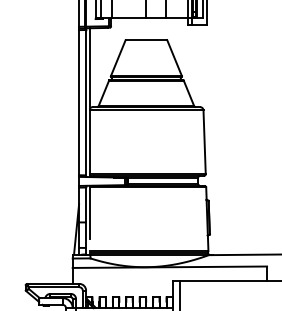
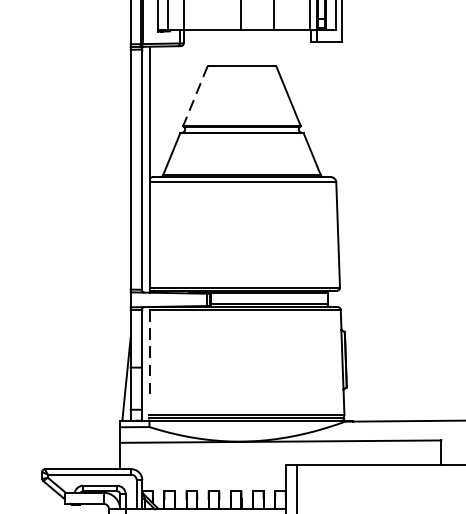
line: (118, 58) -> (195, 96), solid -> dashed
line: (90, 211) -> (149, 349), solid -> dashed

